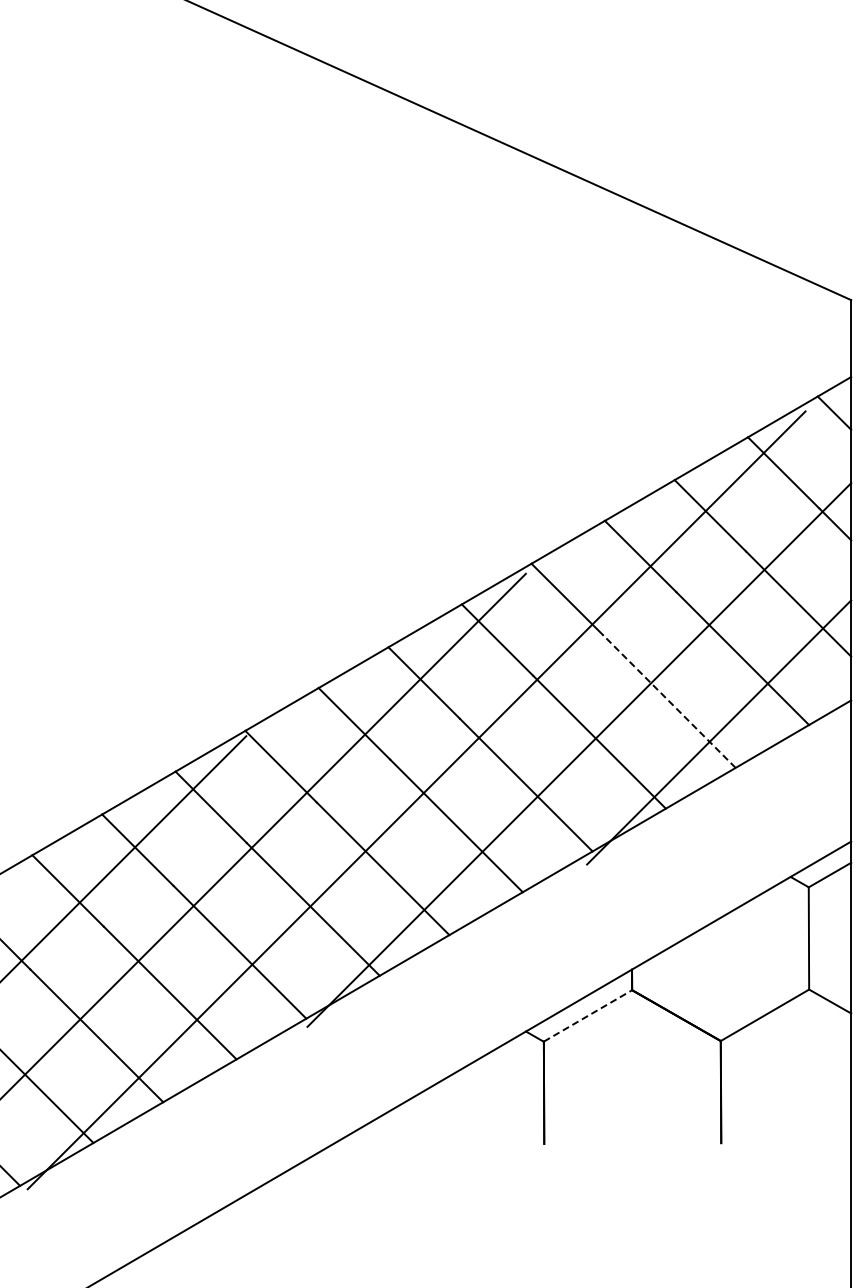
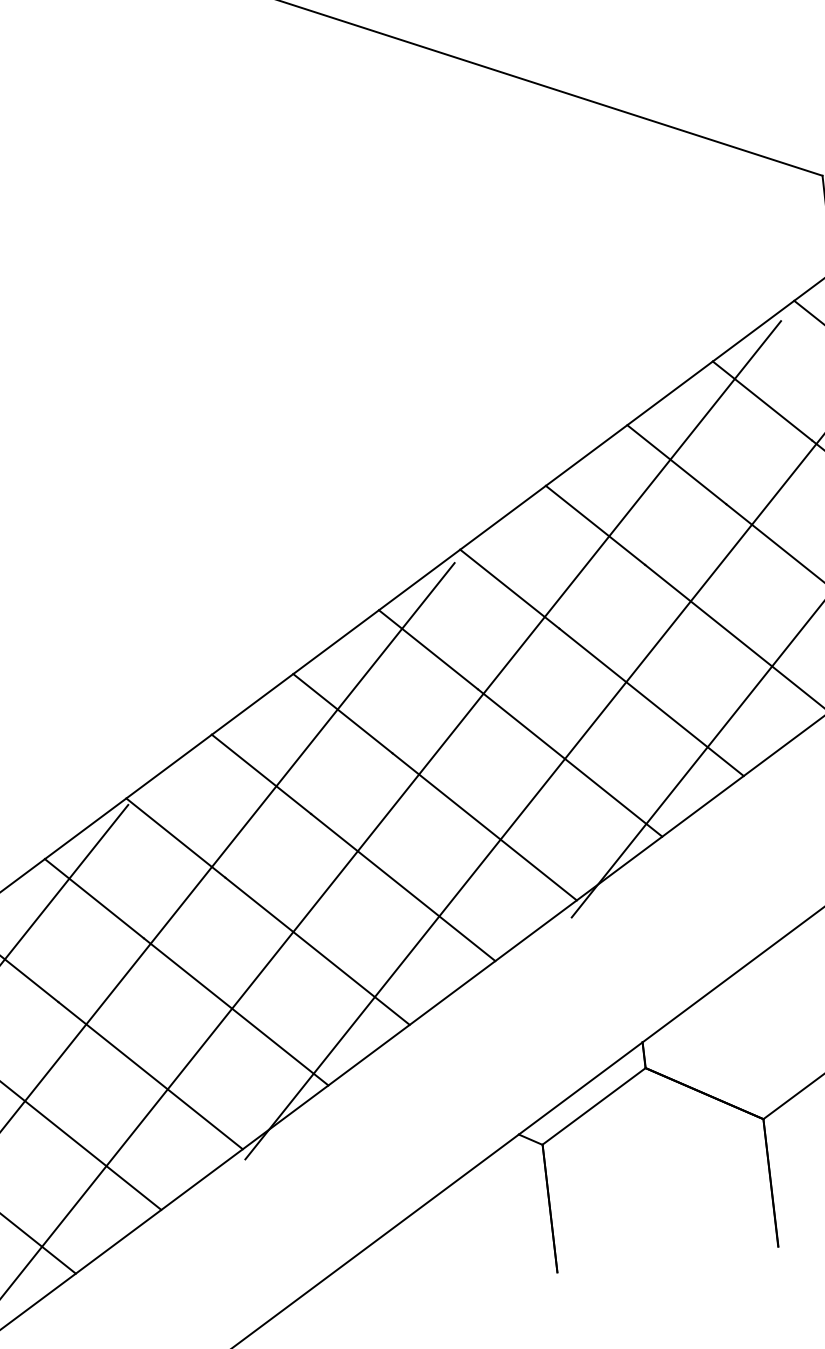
line: (669, 701) -> (651, 702), dashed -> solid
line: (588, 1015) -> (594, 1105), dashed -> solid

